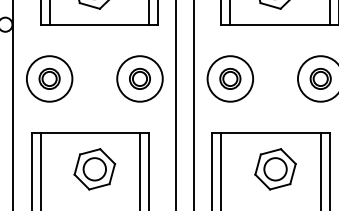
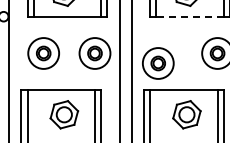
line: (280, 24) -> (190, 16), solid -> dashed
part: (49, 78) -> (43, 53), moved
part: (230, 78) -> (158, 63), moved

